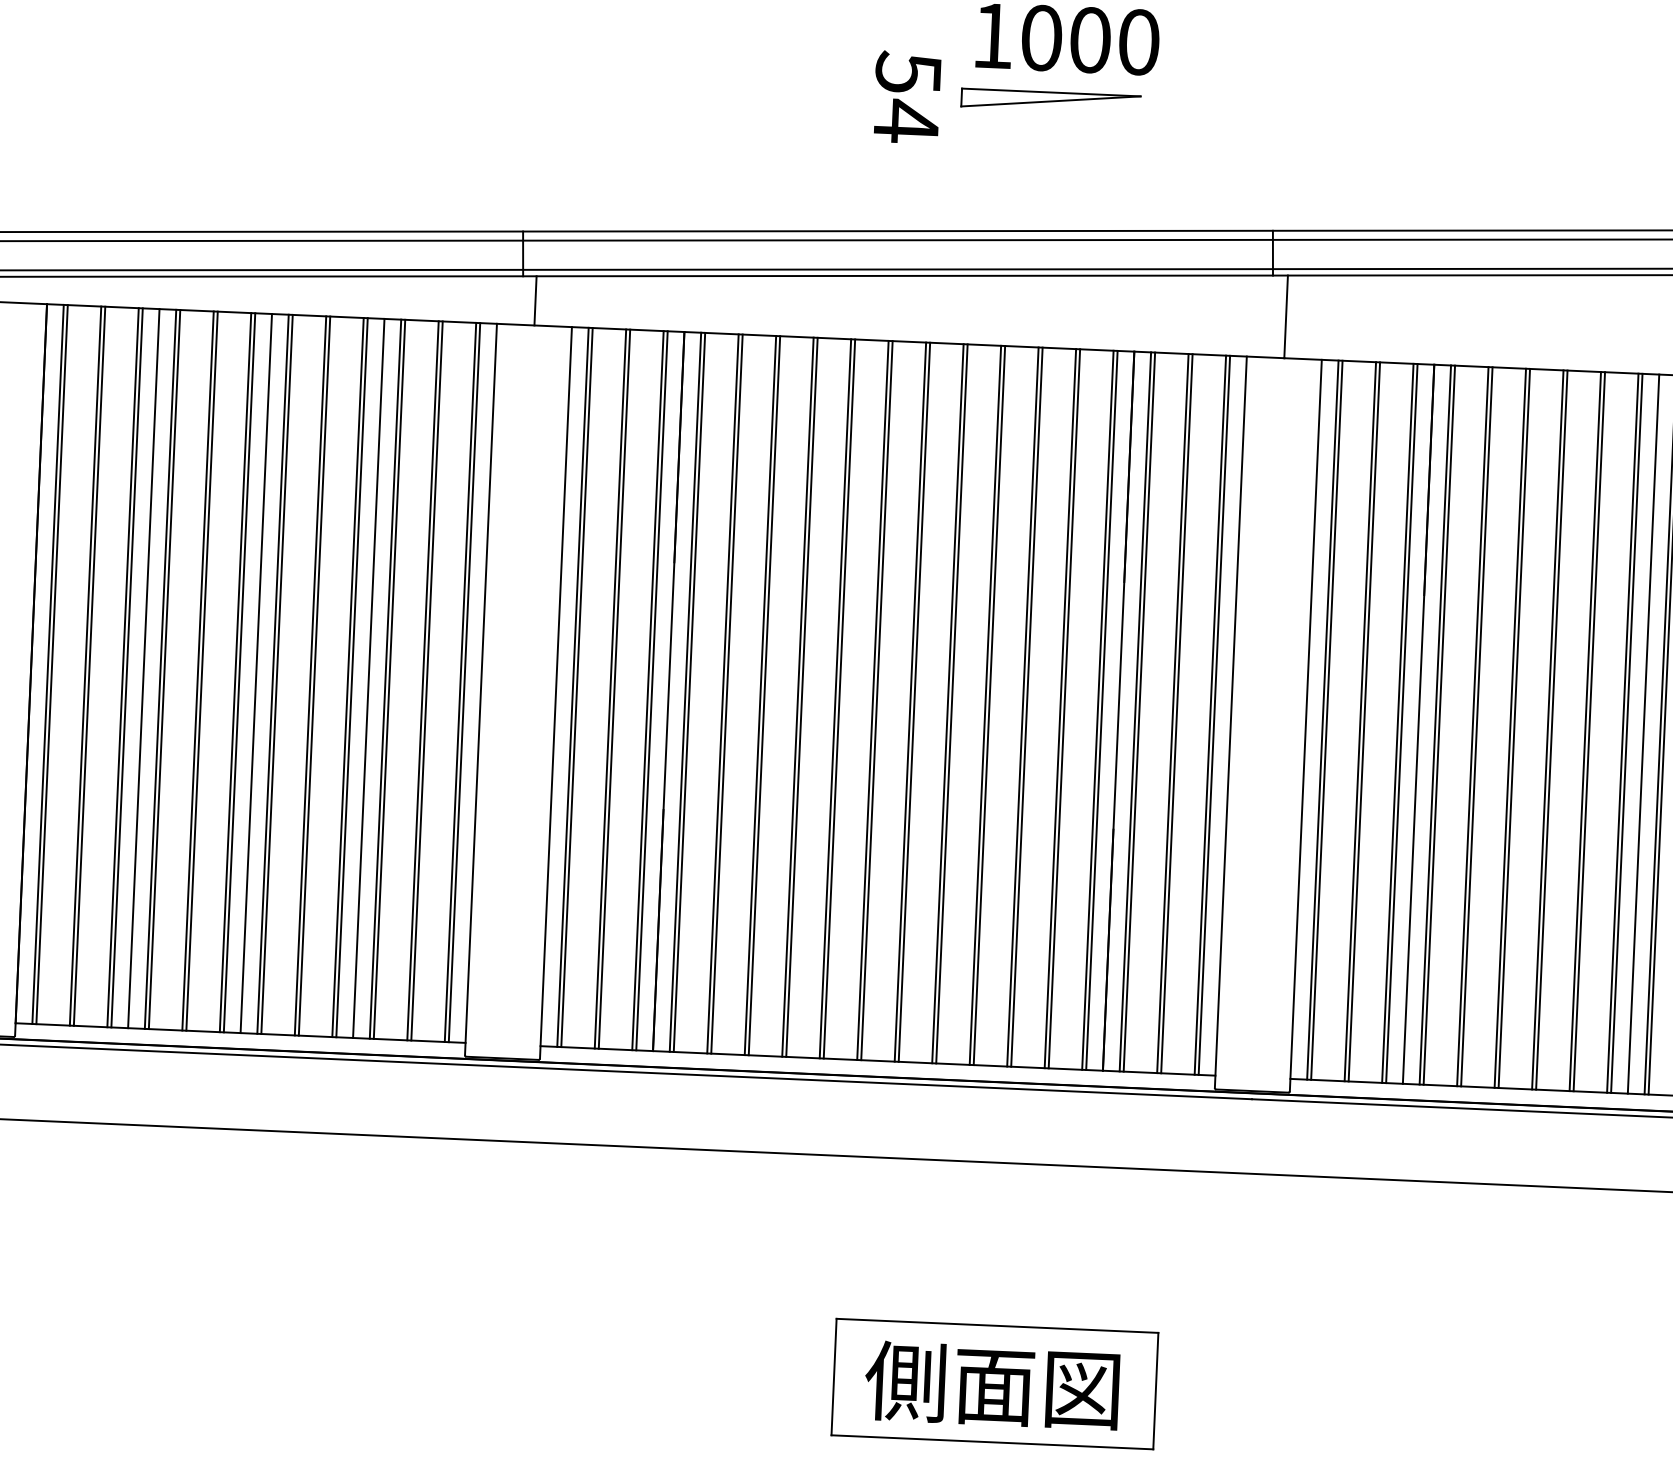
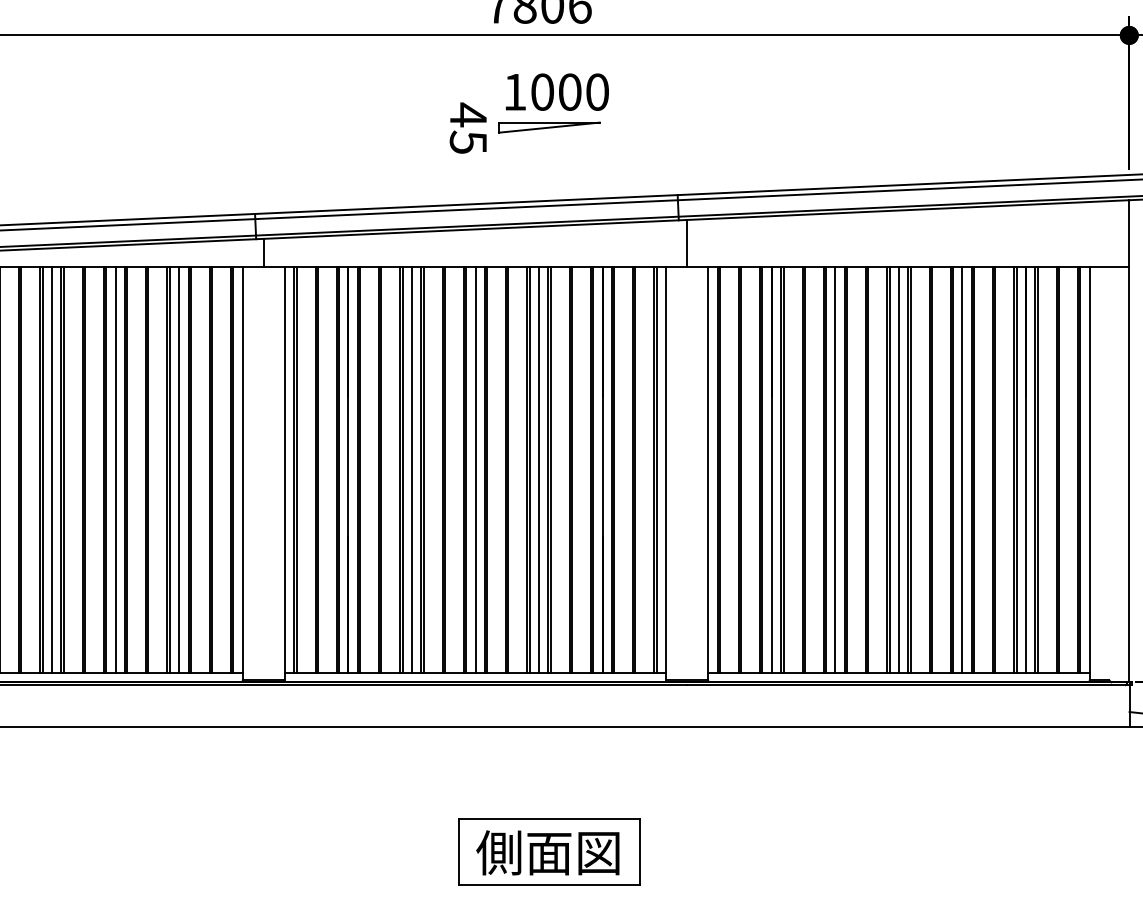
text: (905, 96) -> (467, 128), 54 -> 45
line: (780, 696) -> (411, 469), added
line: (893, 701) -> (475, 469), added
line: (1007, 706) -> (539, 469), added
line: (1531, 728) -> (835, 469), added

